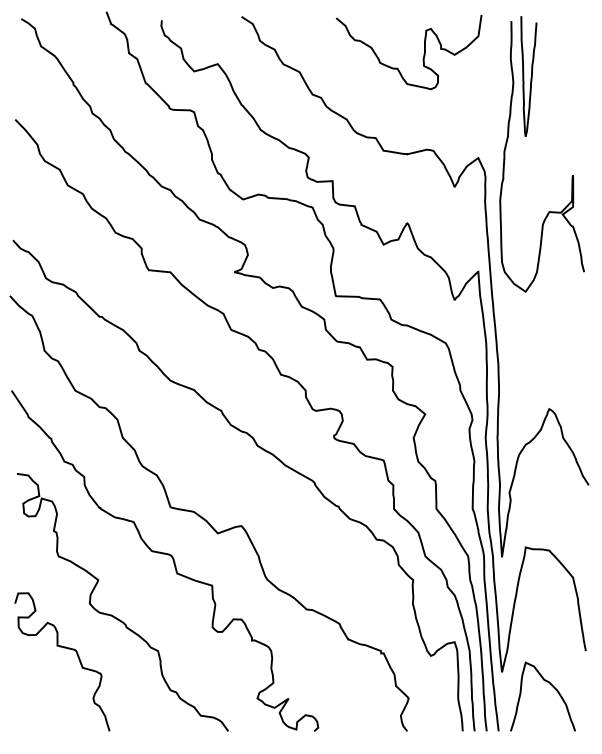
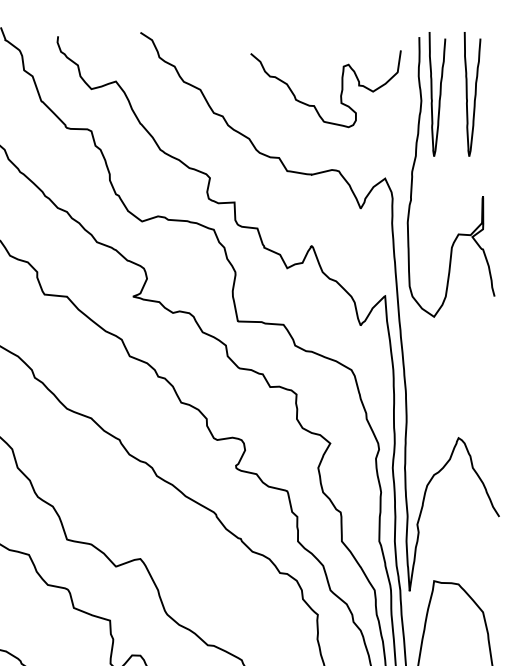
curve: (423, 54) -> (340, 91), moved
curve: (564, 77) -> (474, 95), added

